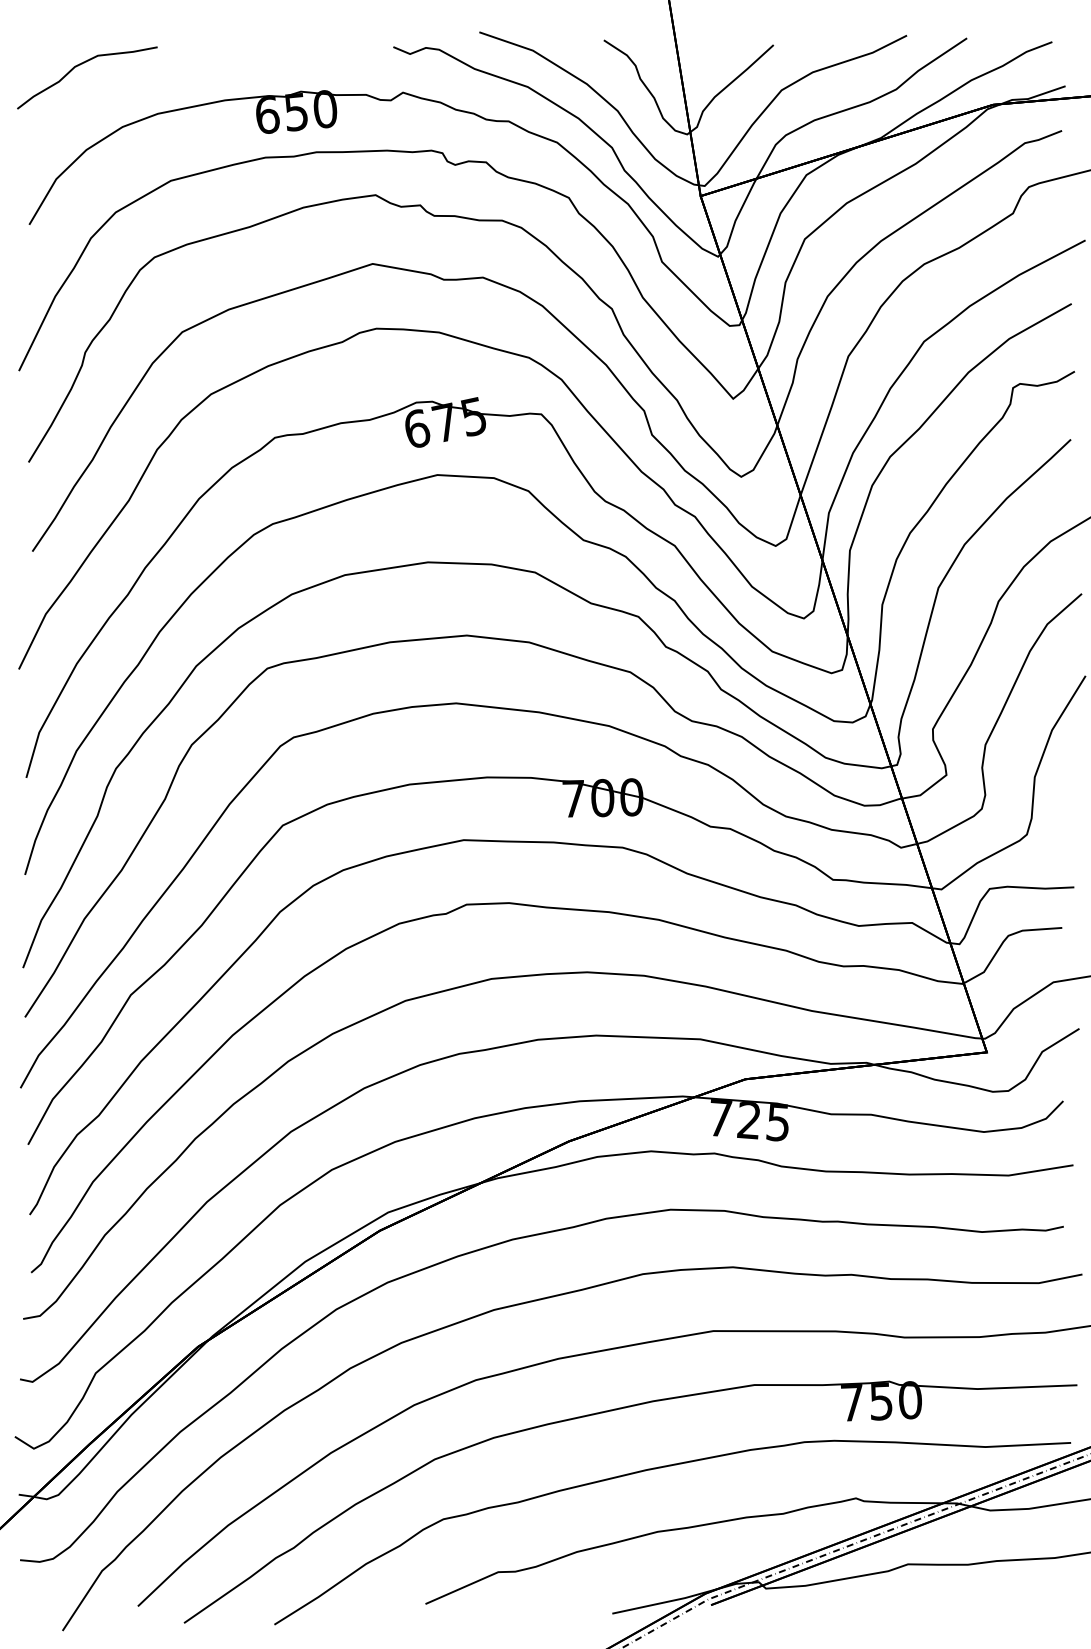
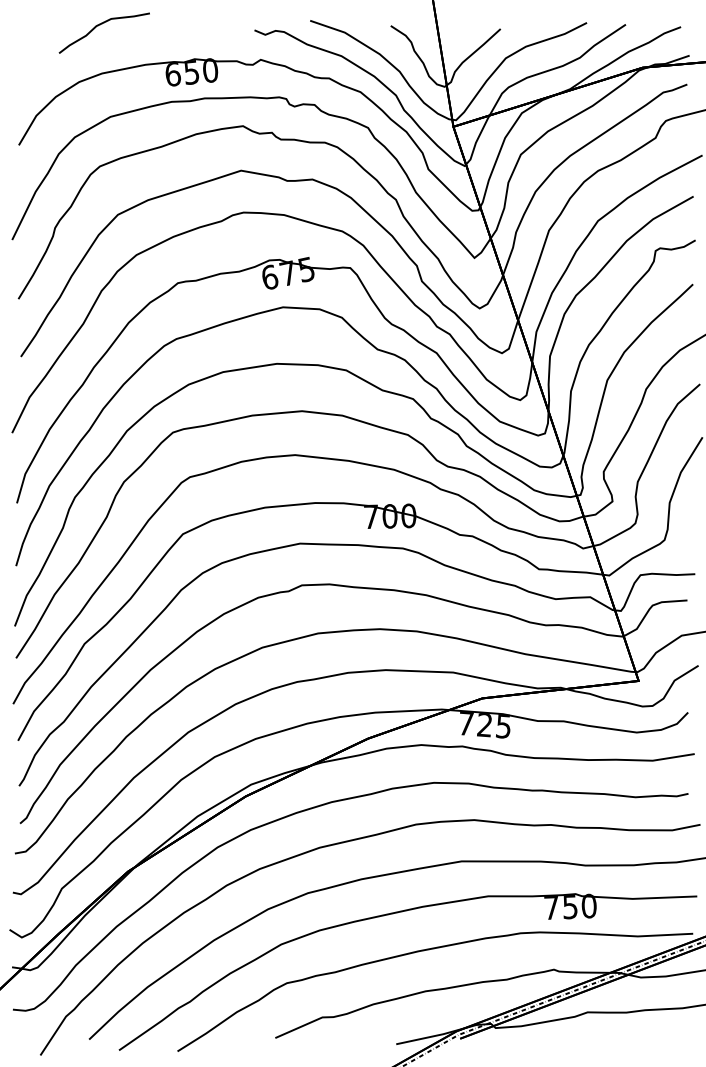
curve: (81, 65) -> (100, 25), moved

